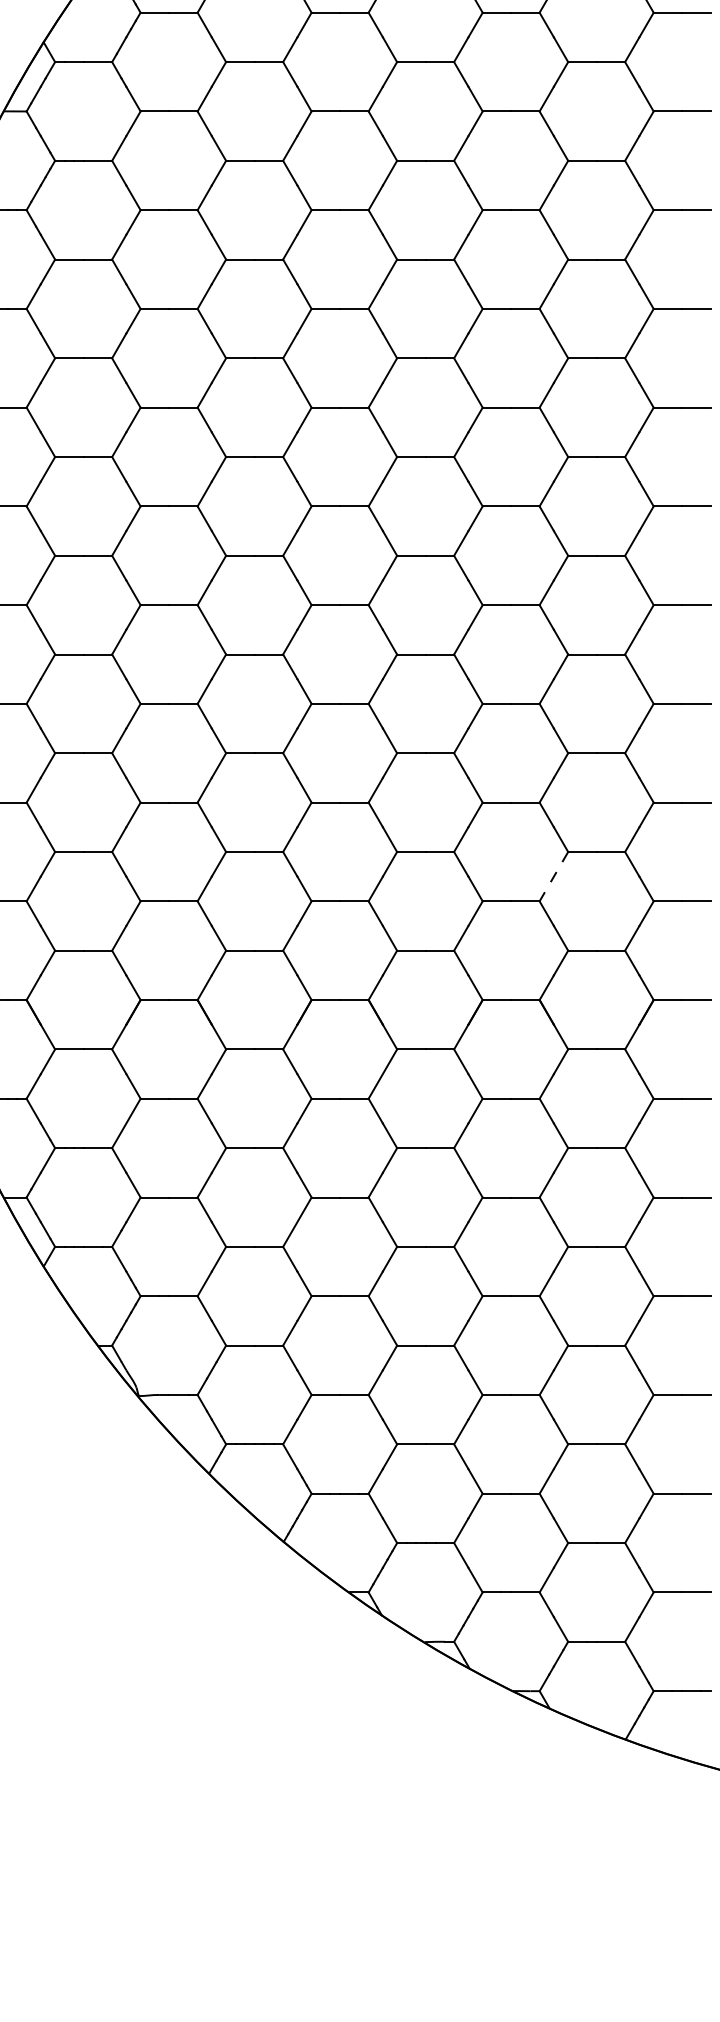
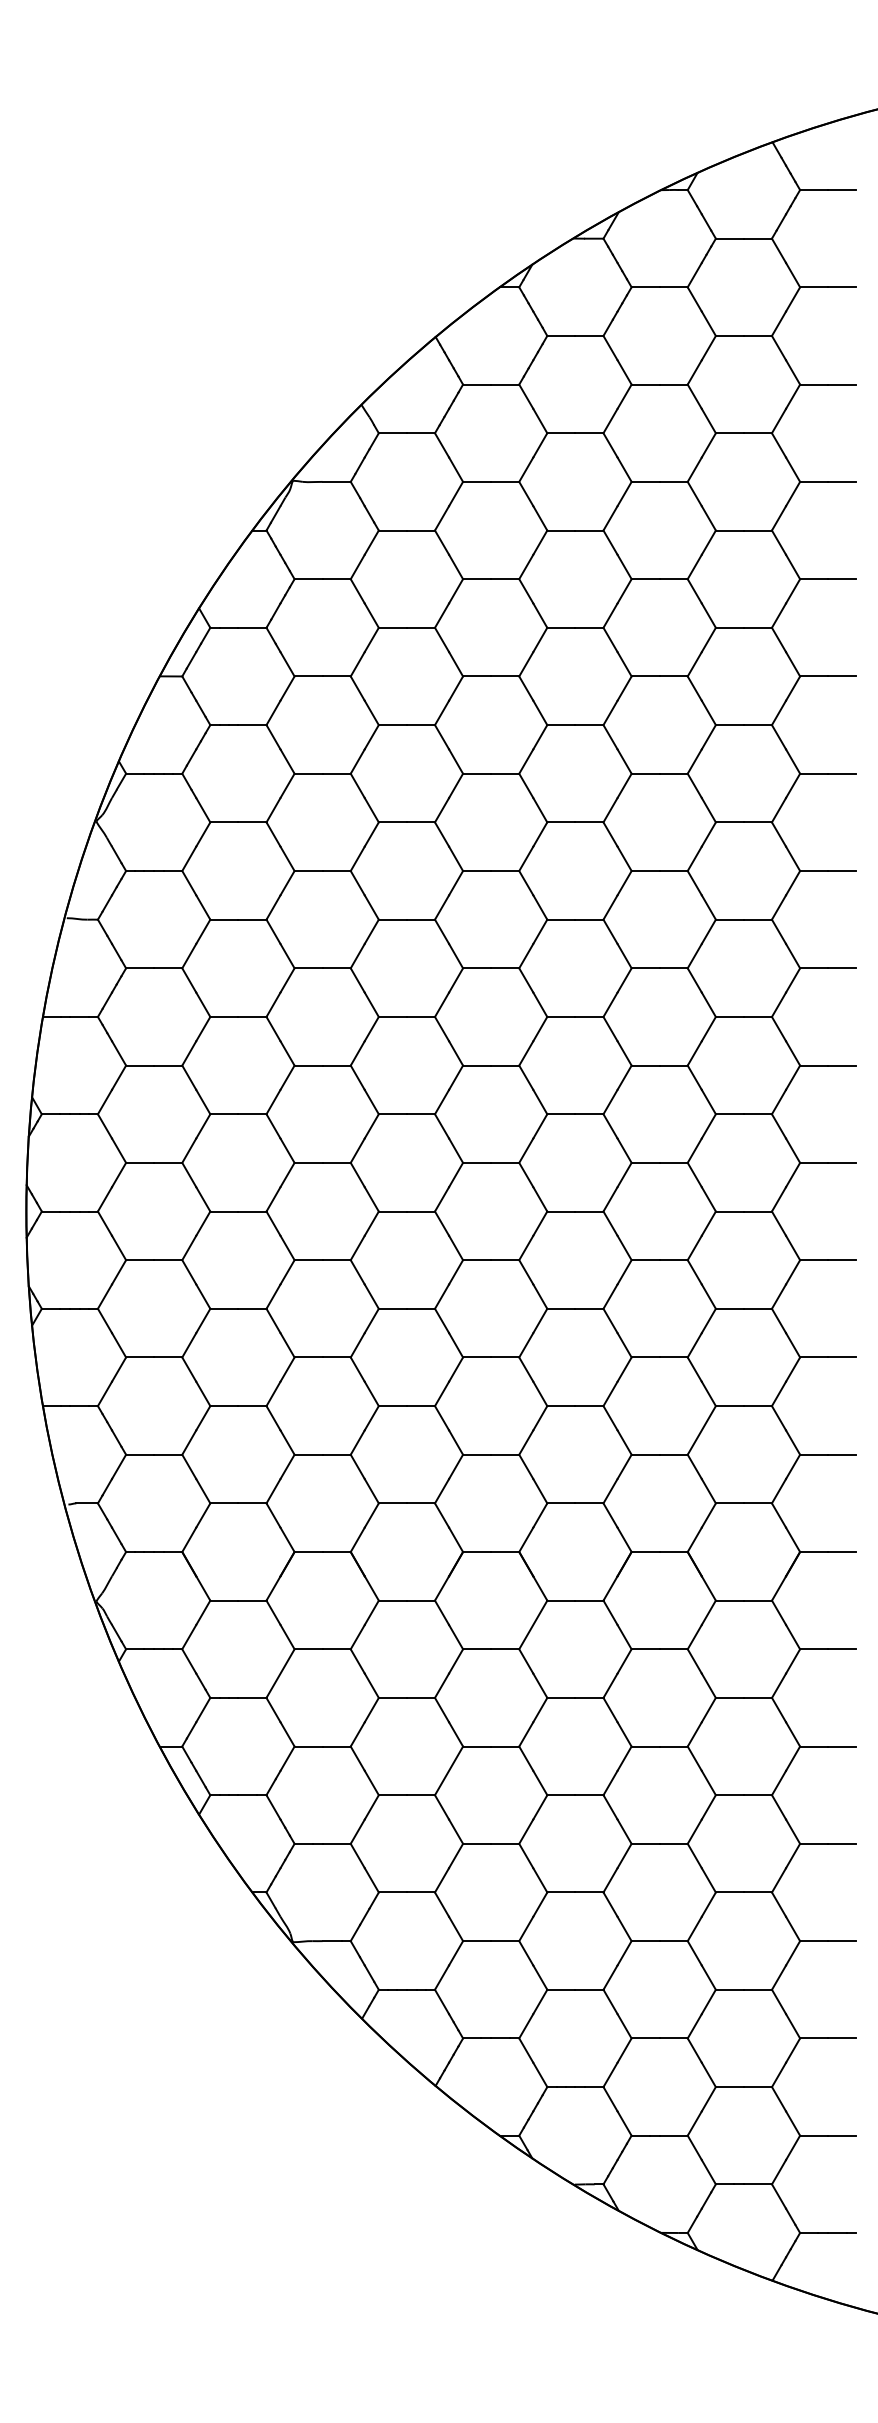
line: (553, 876) -> (701, 1430), dashed -> solid

